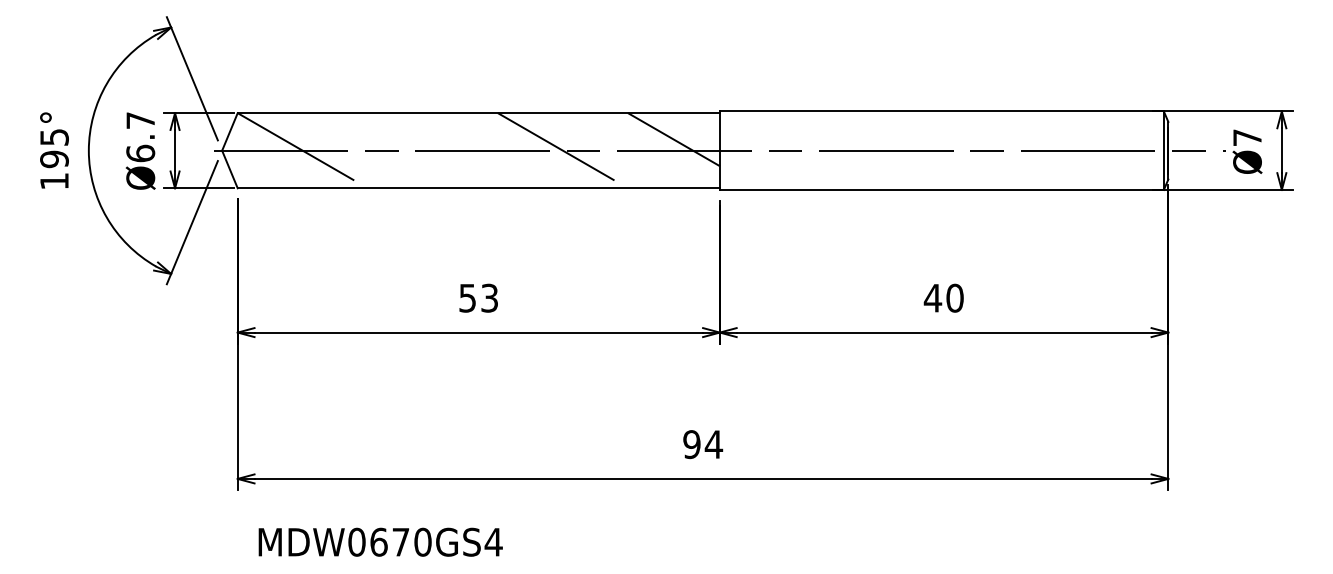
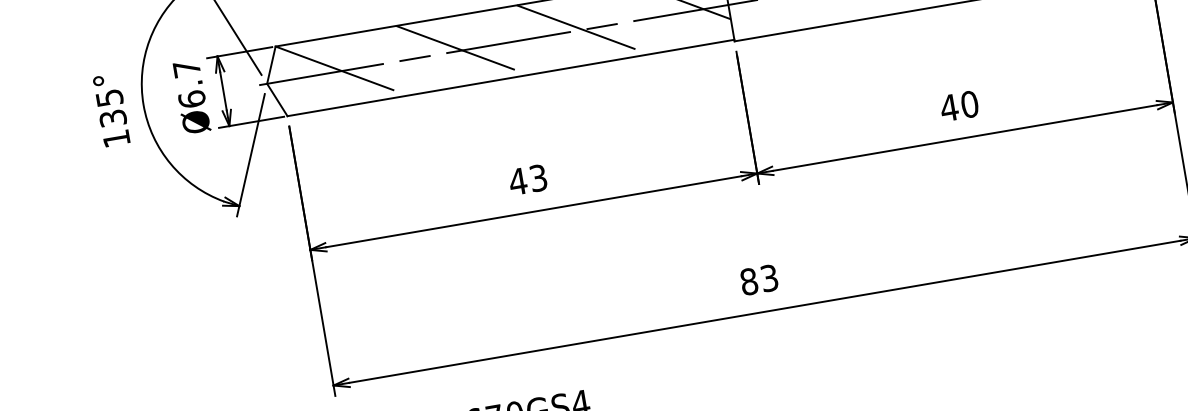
line: (432, 150) -> (462, 50), added
text: (54, 159) -> (113, 118), 195° -> 135°
text: (467, 298) -> (517, 181), 53 -> 43
text: (703, 444) -> (759, 279), 94 -> 83

